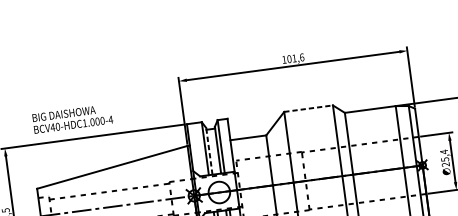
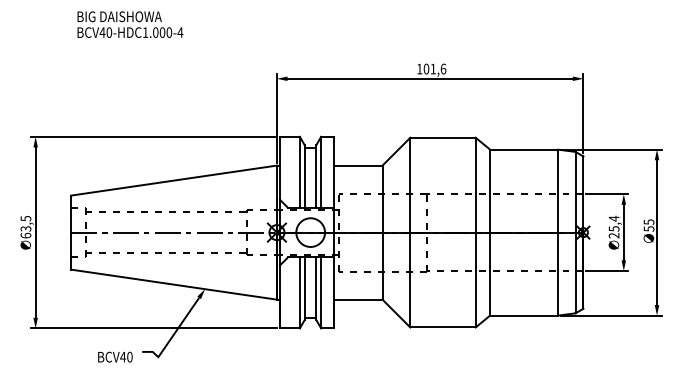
line: (308, 108) -> (443, 137), dashed -> solid
text: (72, 118) -> (130, 24), moved
line: (209, 151) -> (304, 176), dashed -> solid

